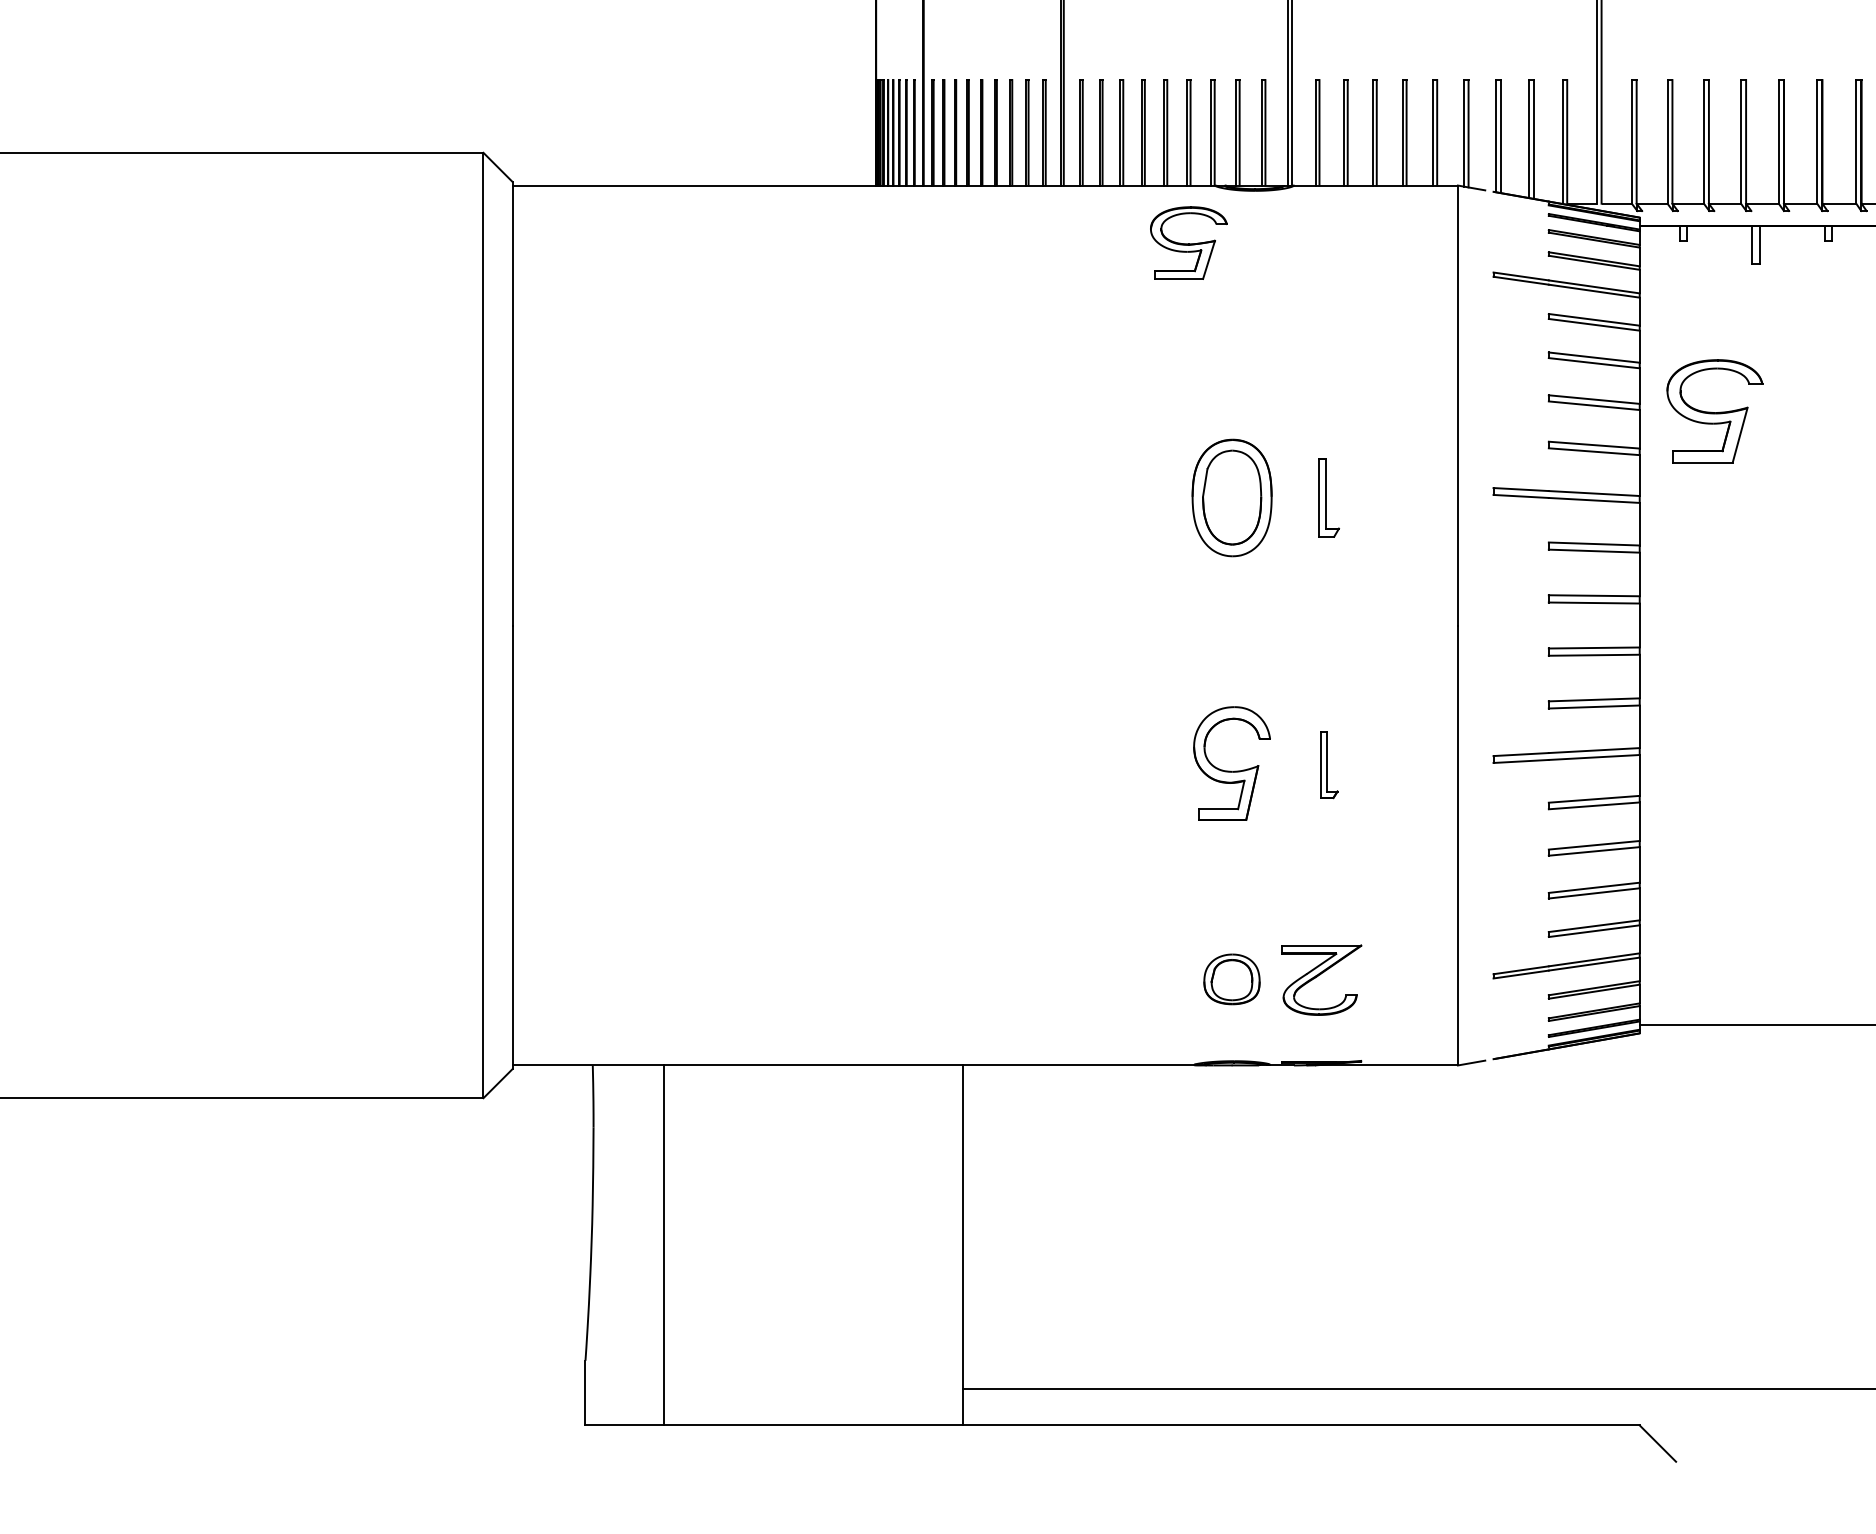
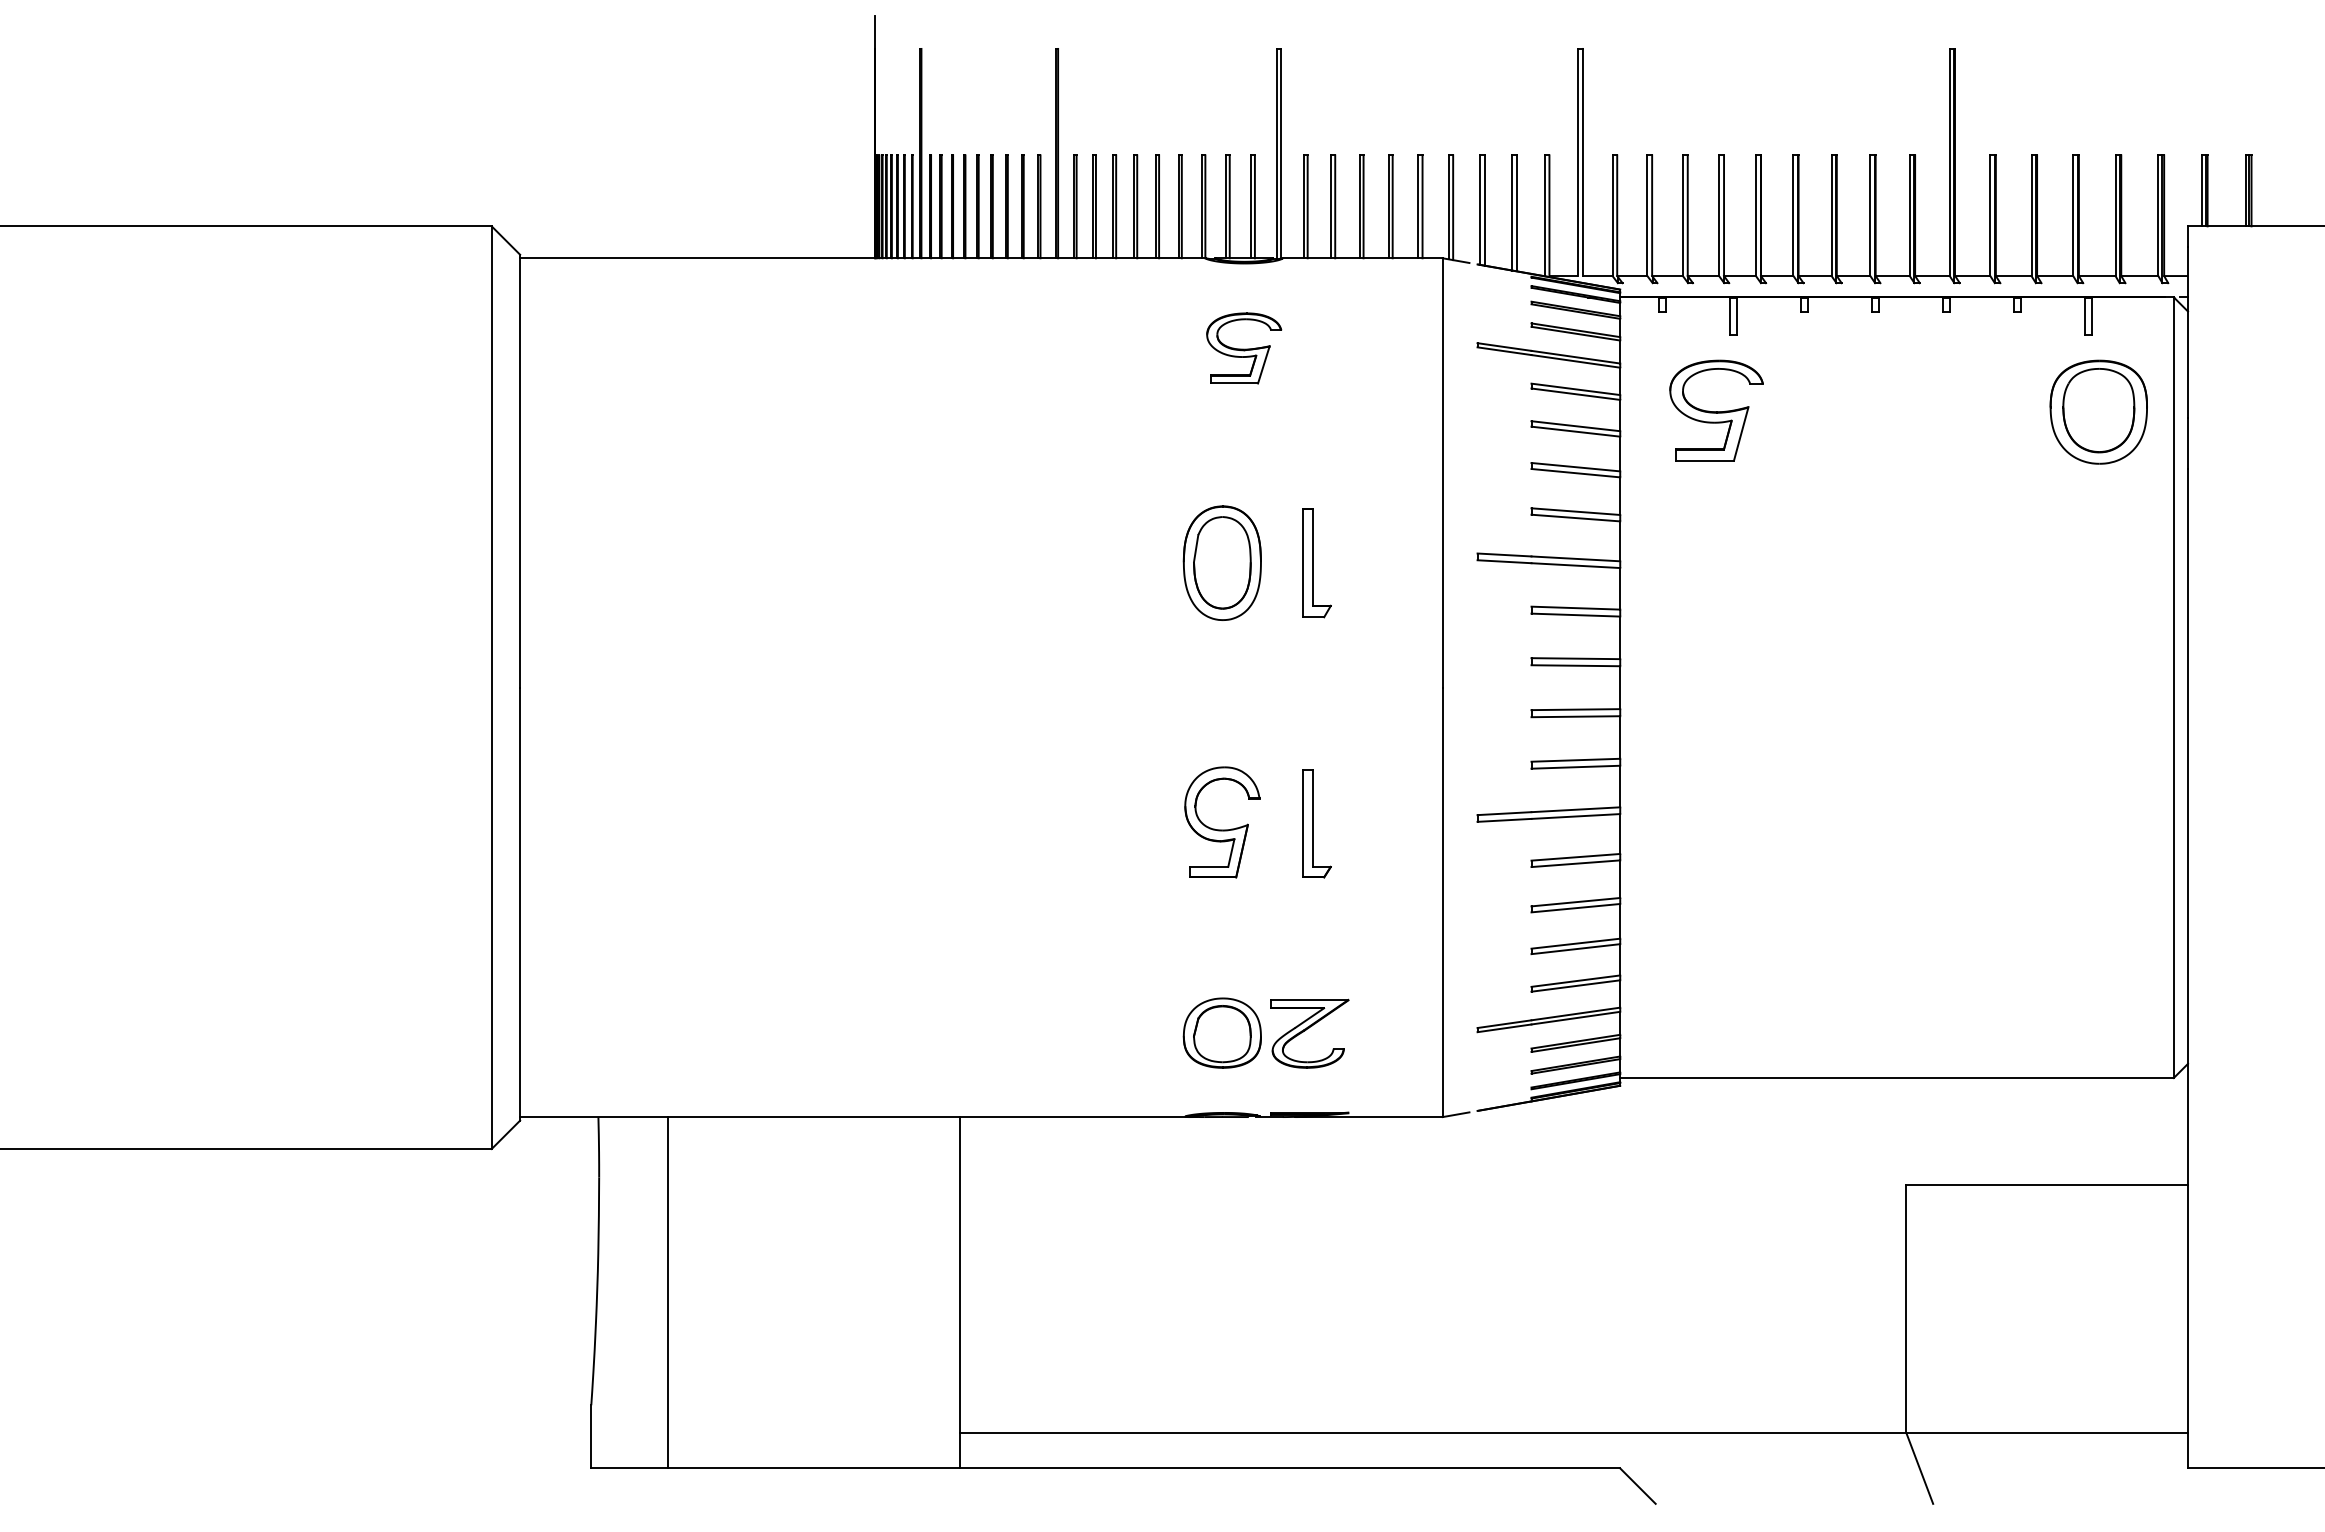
part: (1189, 243) -> (1244, 348), moved
part: (1714, 411) -> (1716, 410), moved
part: (1328, 498) -> (1316, 563), size x1.43
part: (1328, 764) -> (1316, 823), size x1.67
part: (1231, 978) -> (1221, 1032), size x1.43

